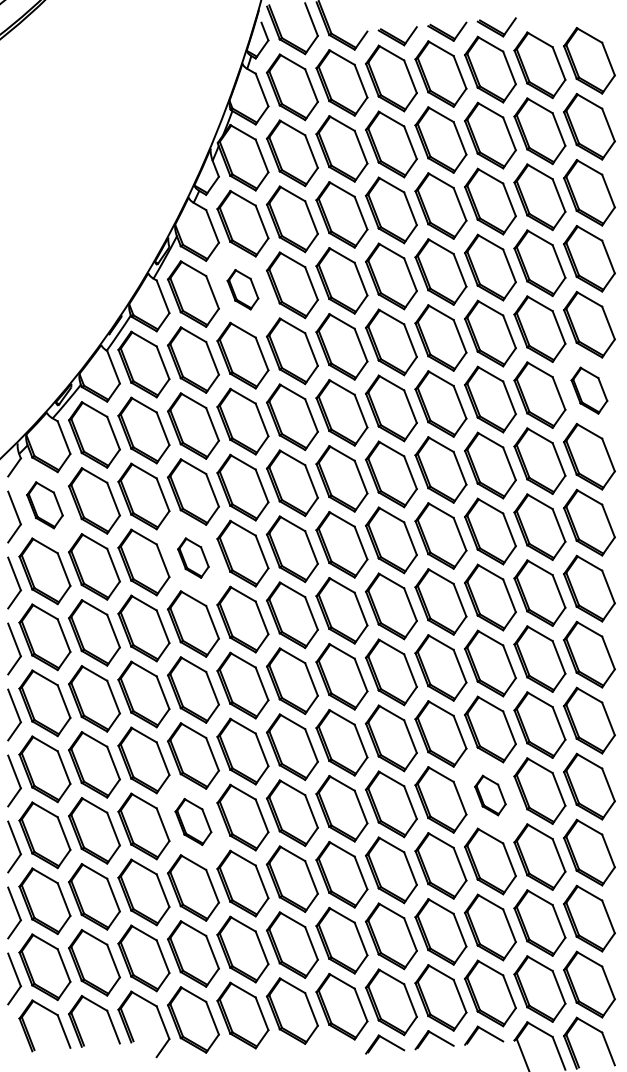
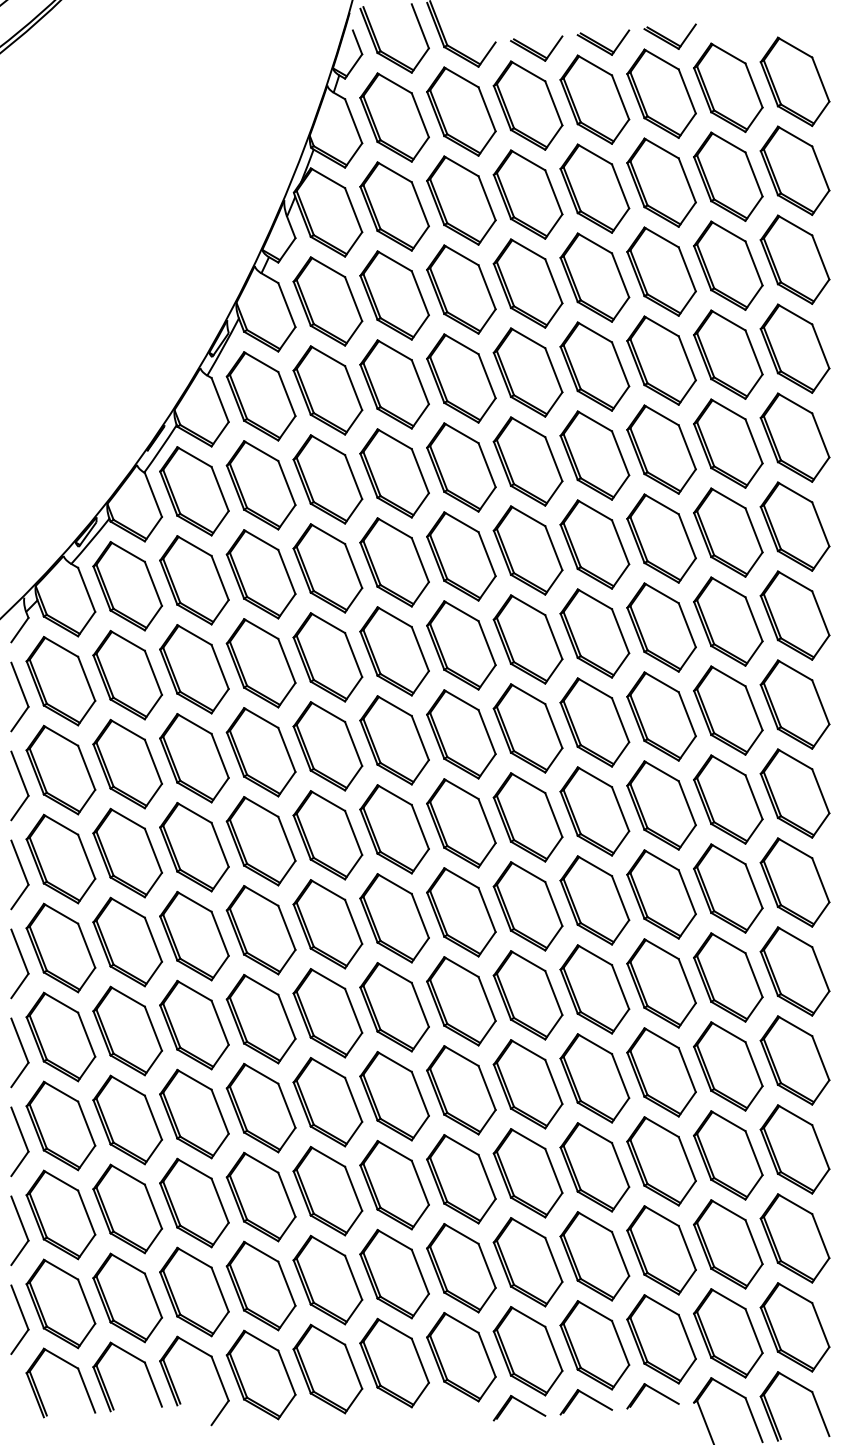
part: (242, 289) -> (327, 390), size x1.67
part: (589, 390) -> (794, 526), size x1.43
part: (44, 504) -> (60, 680), size x1.43
part: (192, 558) -> (260, 752), size x1.67
part: (490, 795) -> (661, 1072), size x1.67
part: (192, 821) -> (260, 1107), size x1.43

